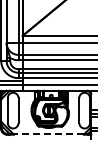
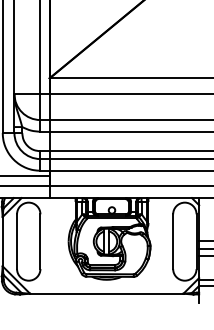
line: (48, 134) -> (105, 293), dashed -> solid

